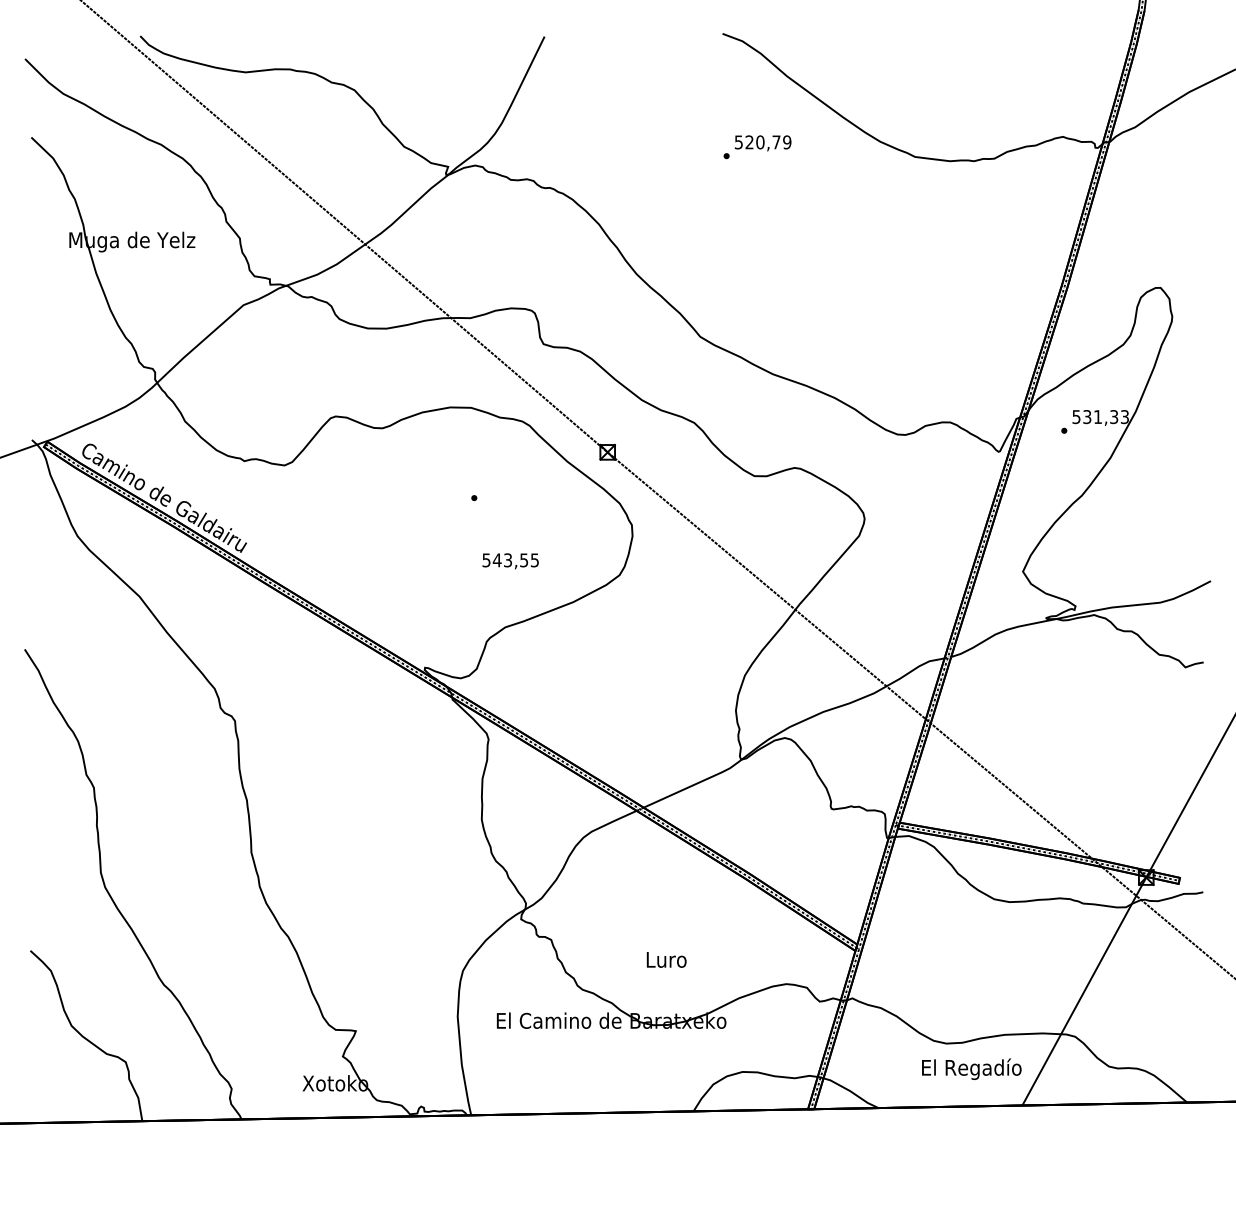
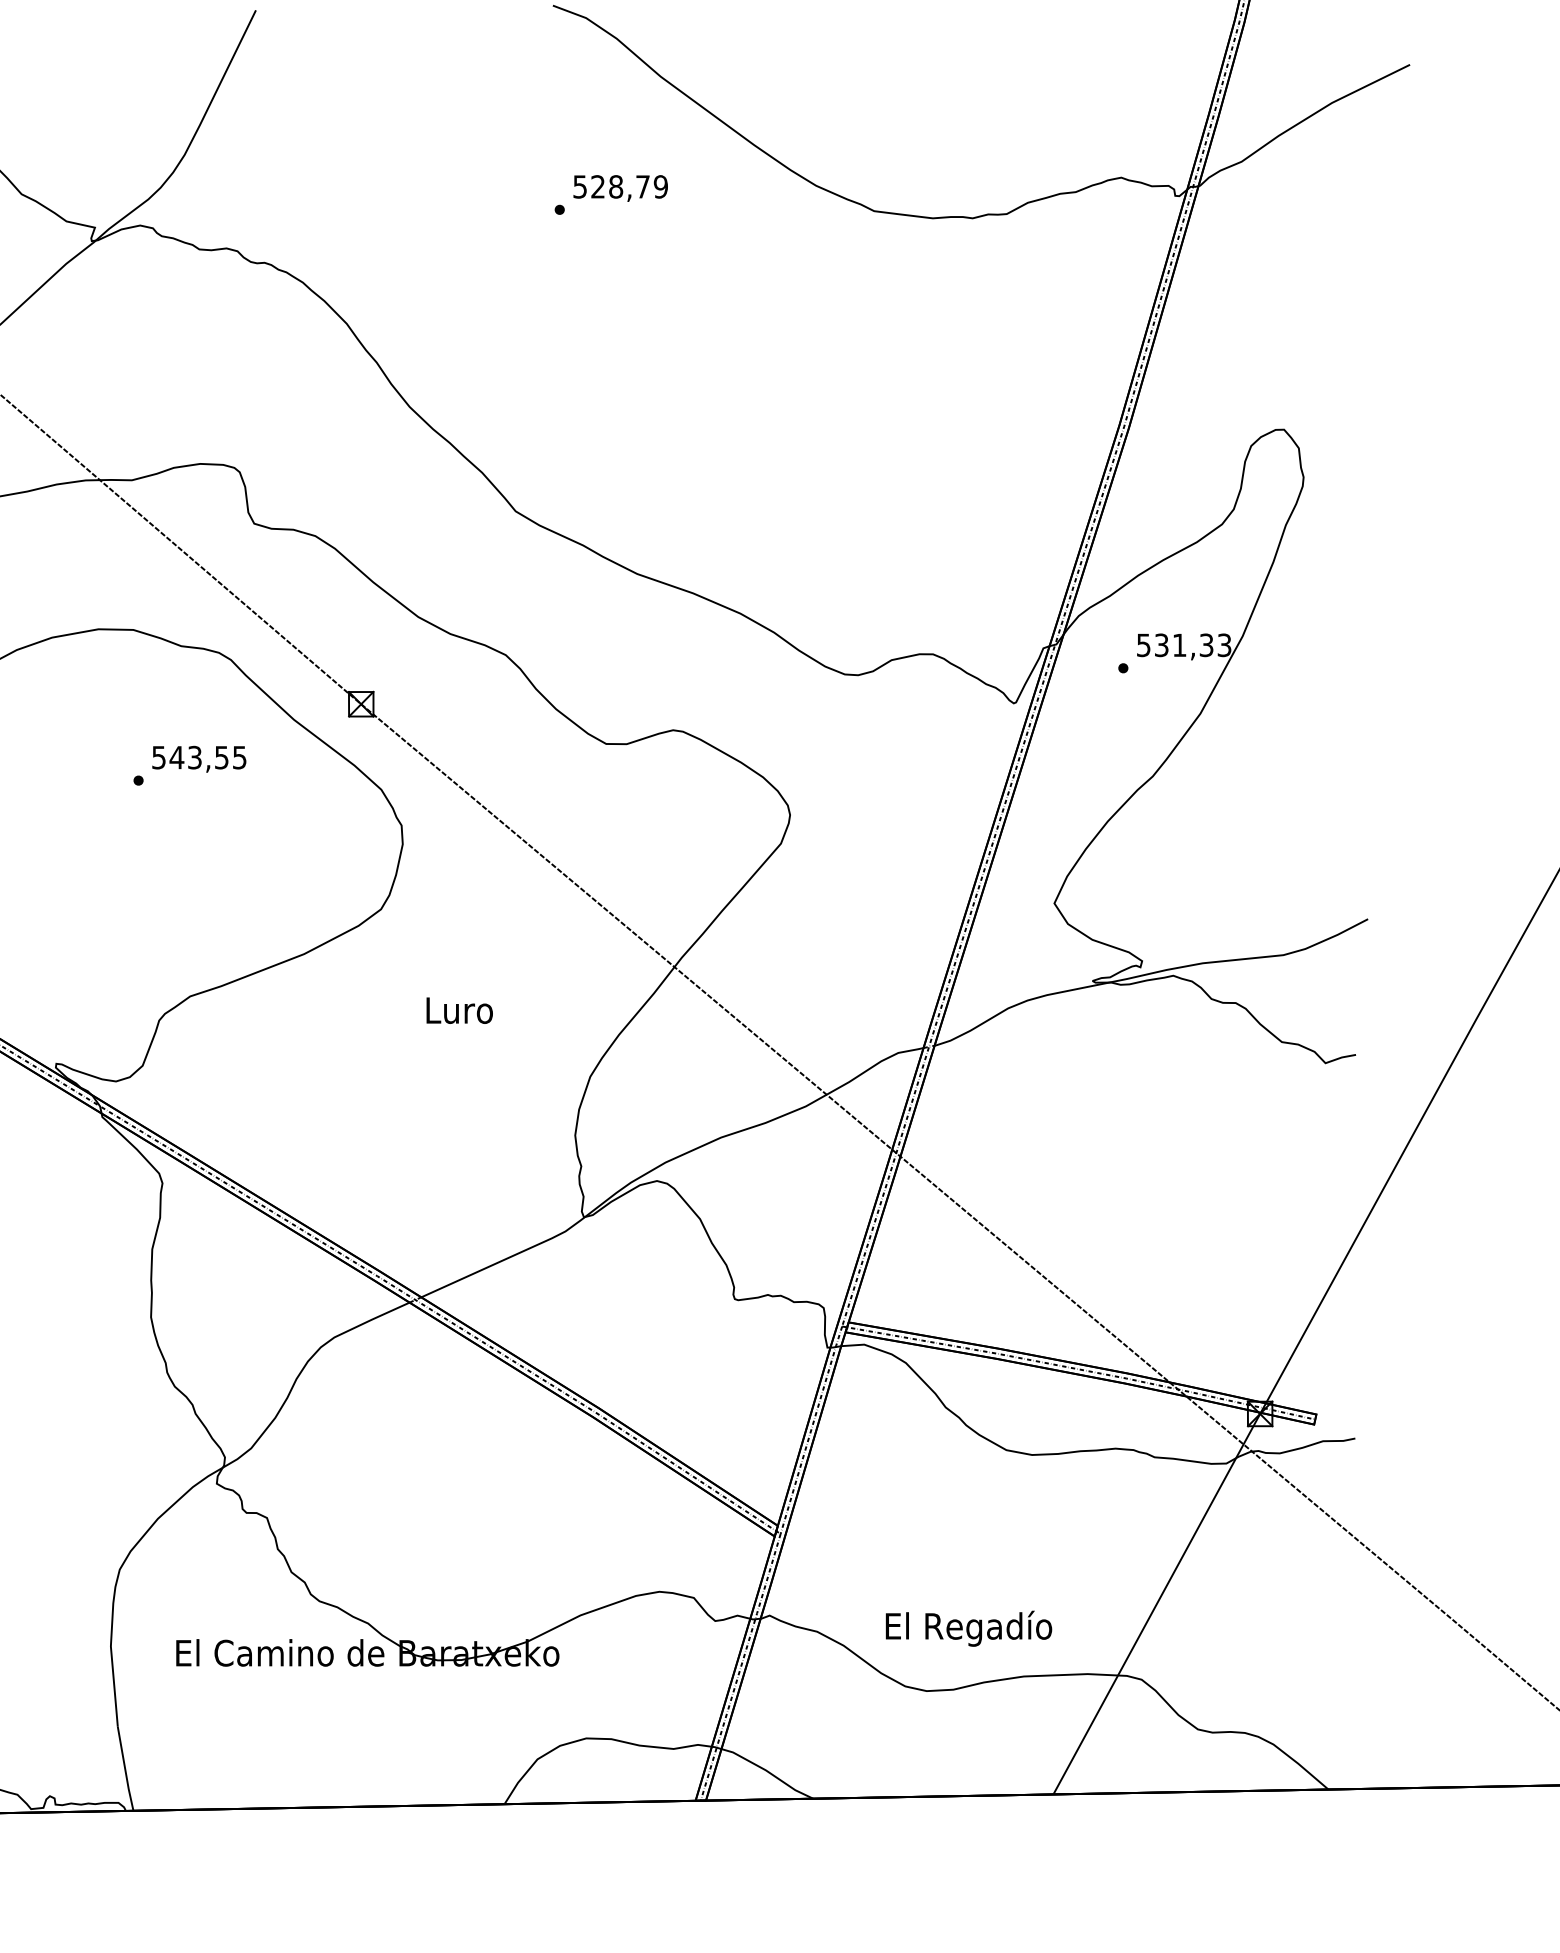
text: (760, 142) -> (616, 187), 520,79 -> 528,79
text: (510, 561) -> (199, 759), moved
text: (666, 959) -> (459, 1009), moved
text: (971, 1068) -> (968, 1627), moved

